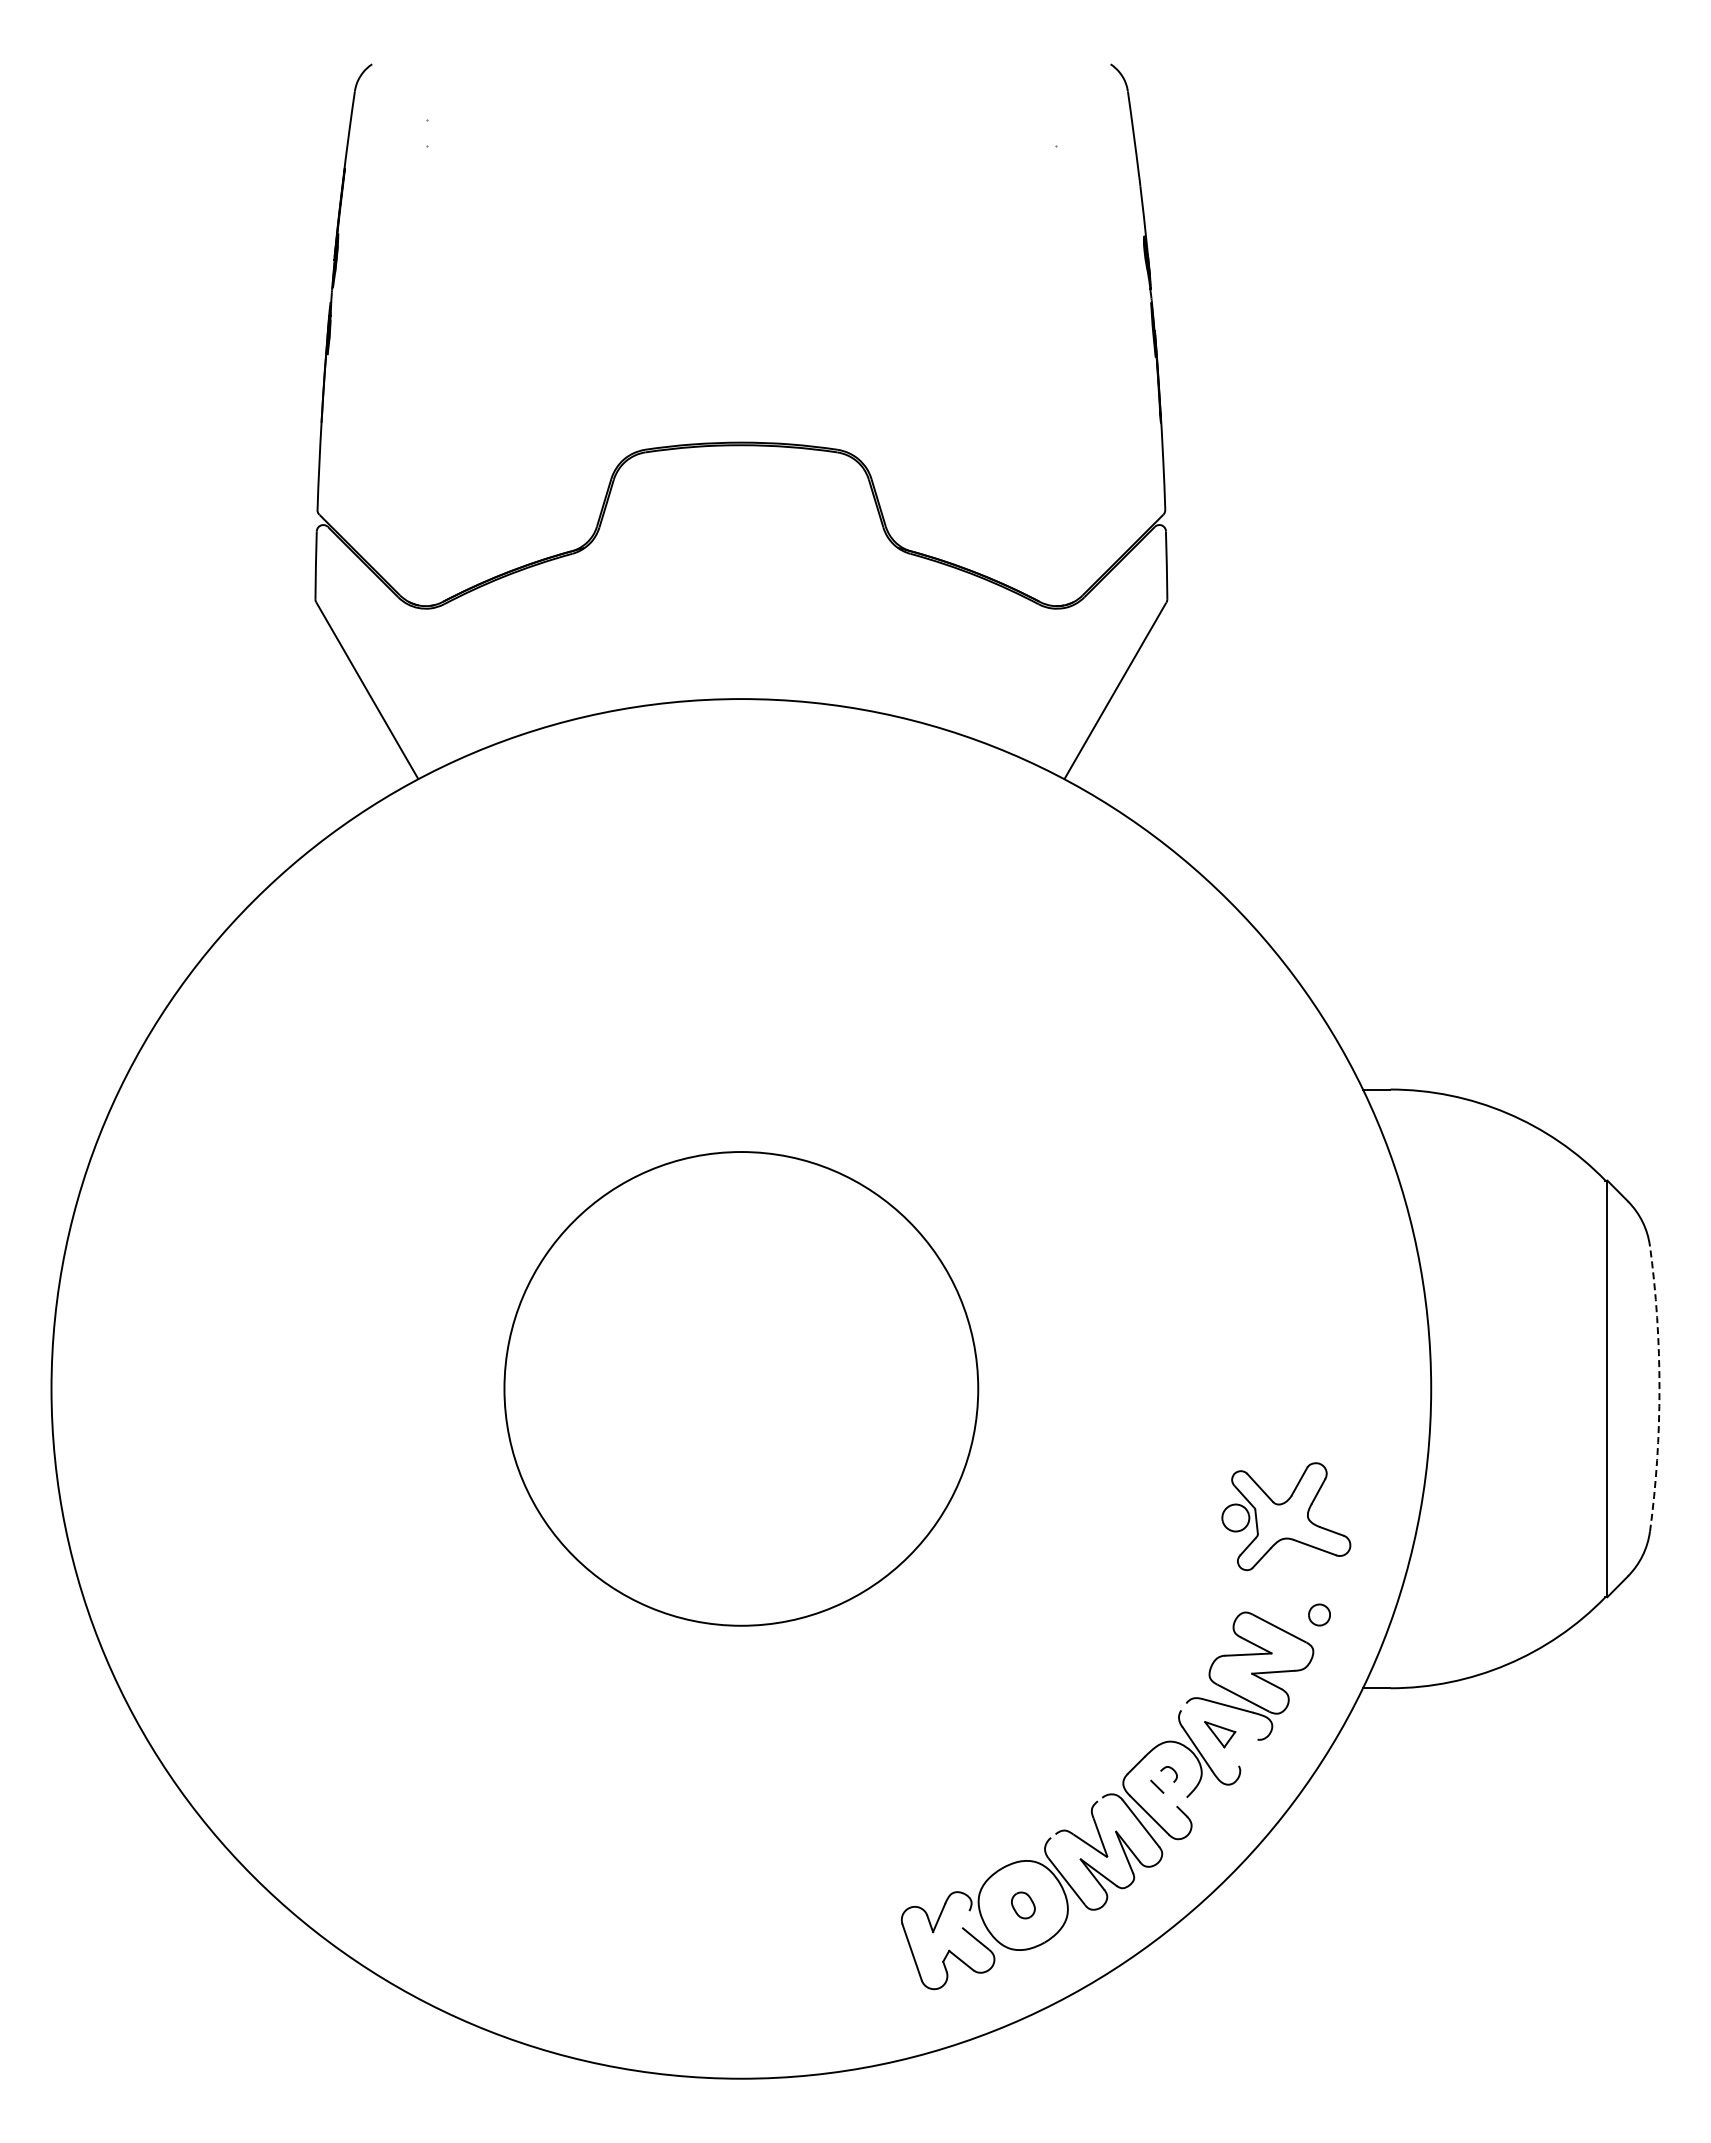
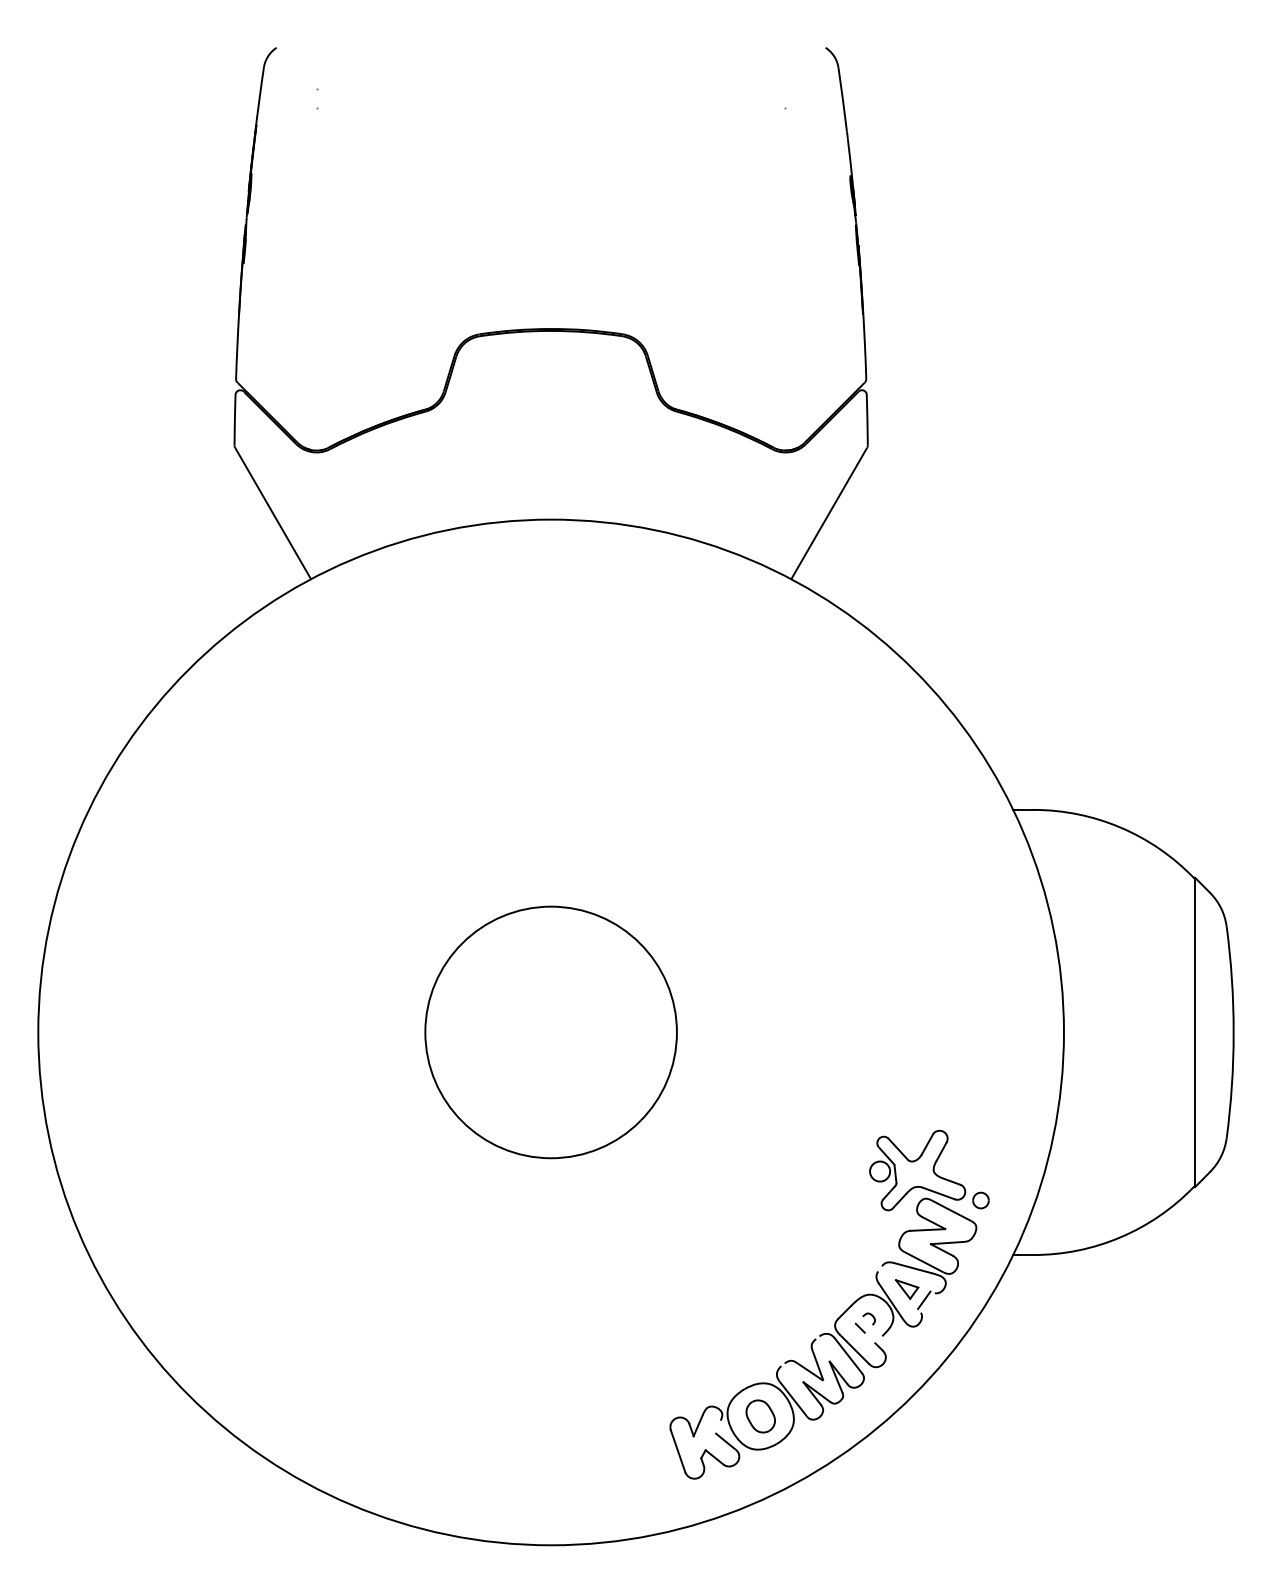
circle: (741, 1388) -> (551, 1032), size x0.71
arc: (1659, 1388) -> (1233, 1032), dashed -> solid
part: (1286, 1516) -> (917, 1170), moved
line: (1242, 1748) -> (923, 1299), added
part: (1023, 1905) -> (760, 1416), size x1.67

